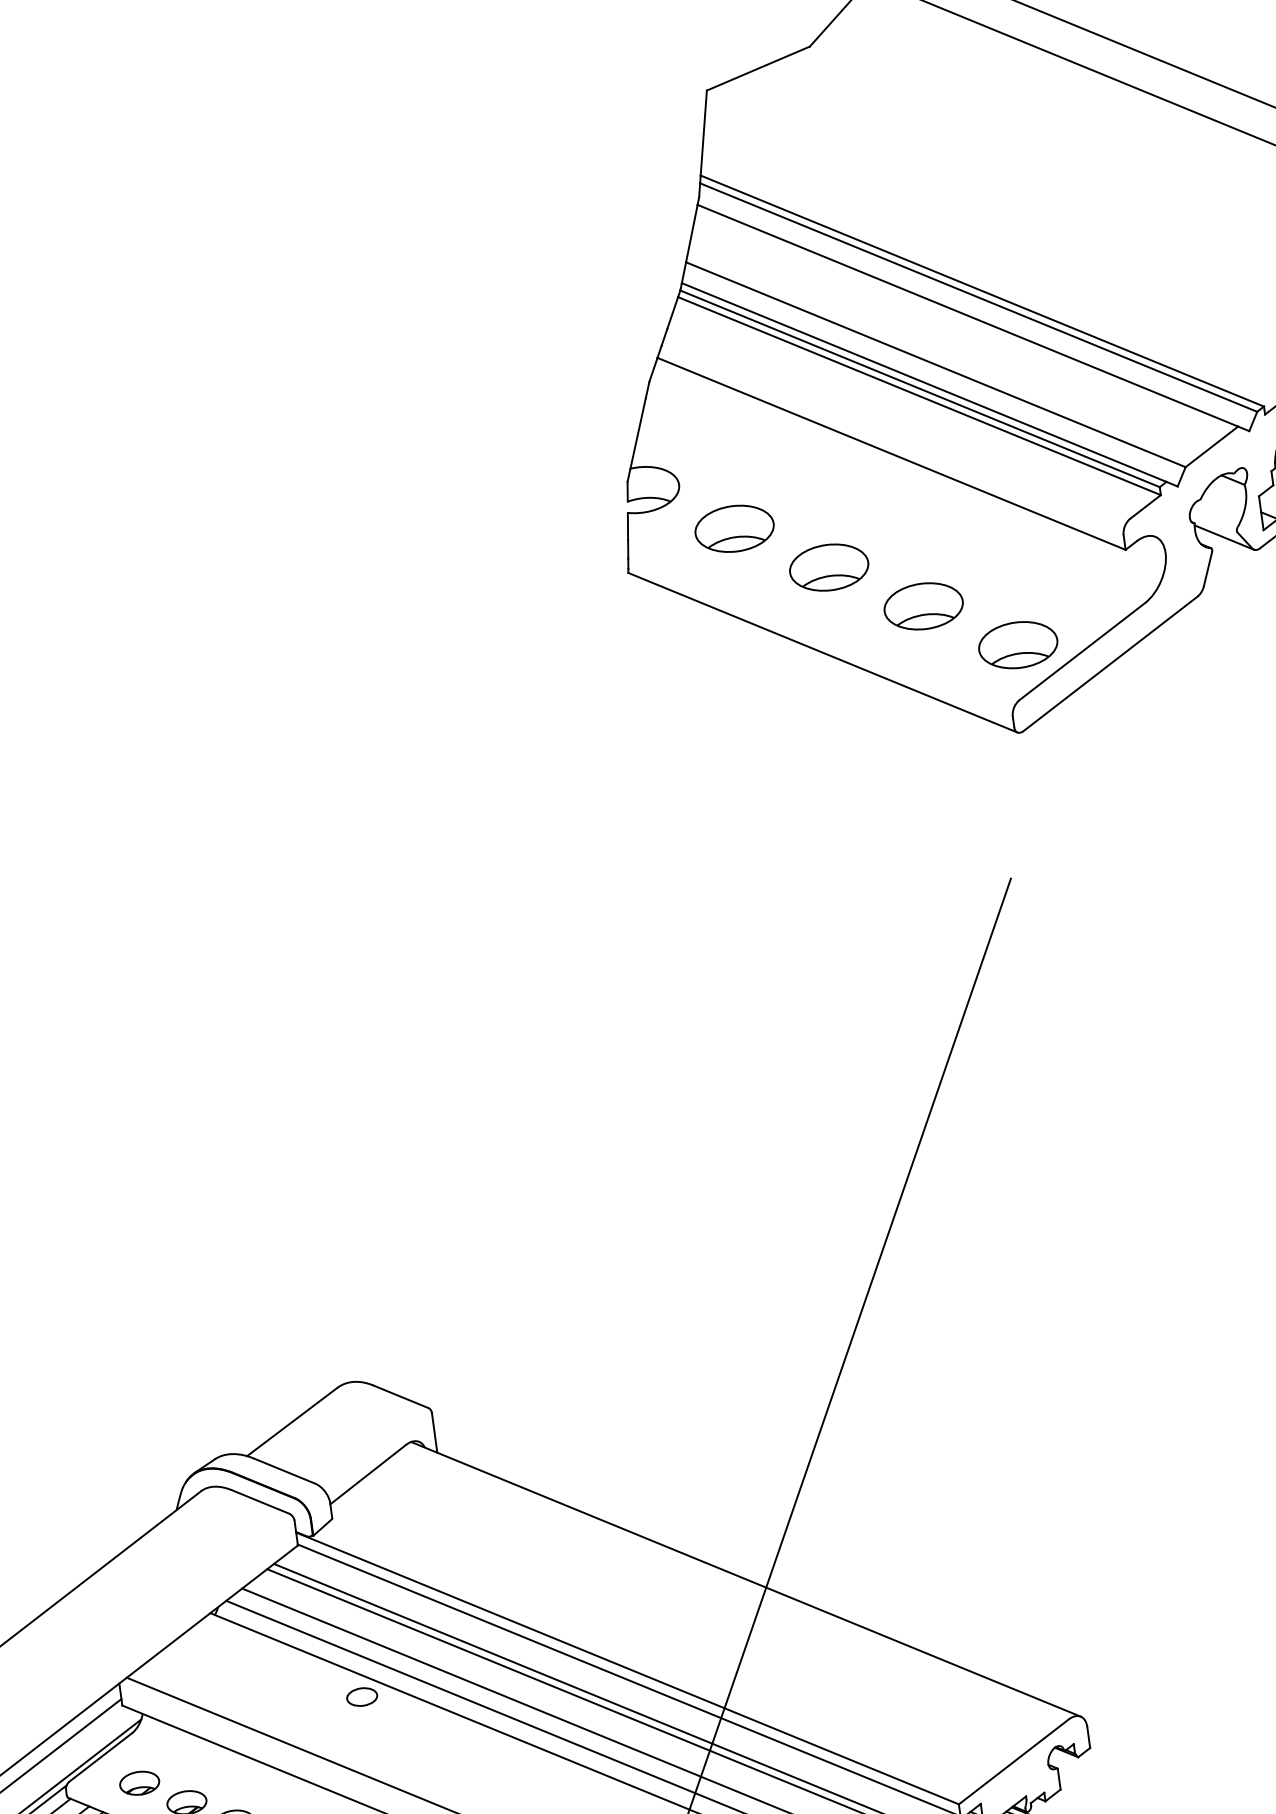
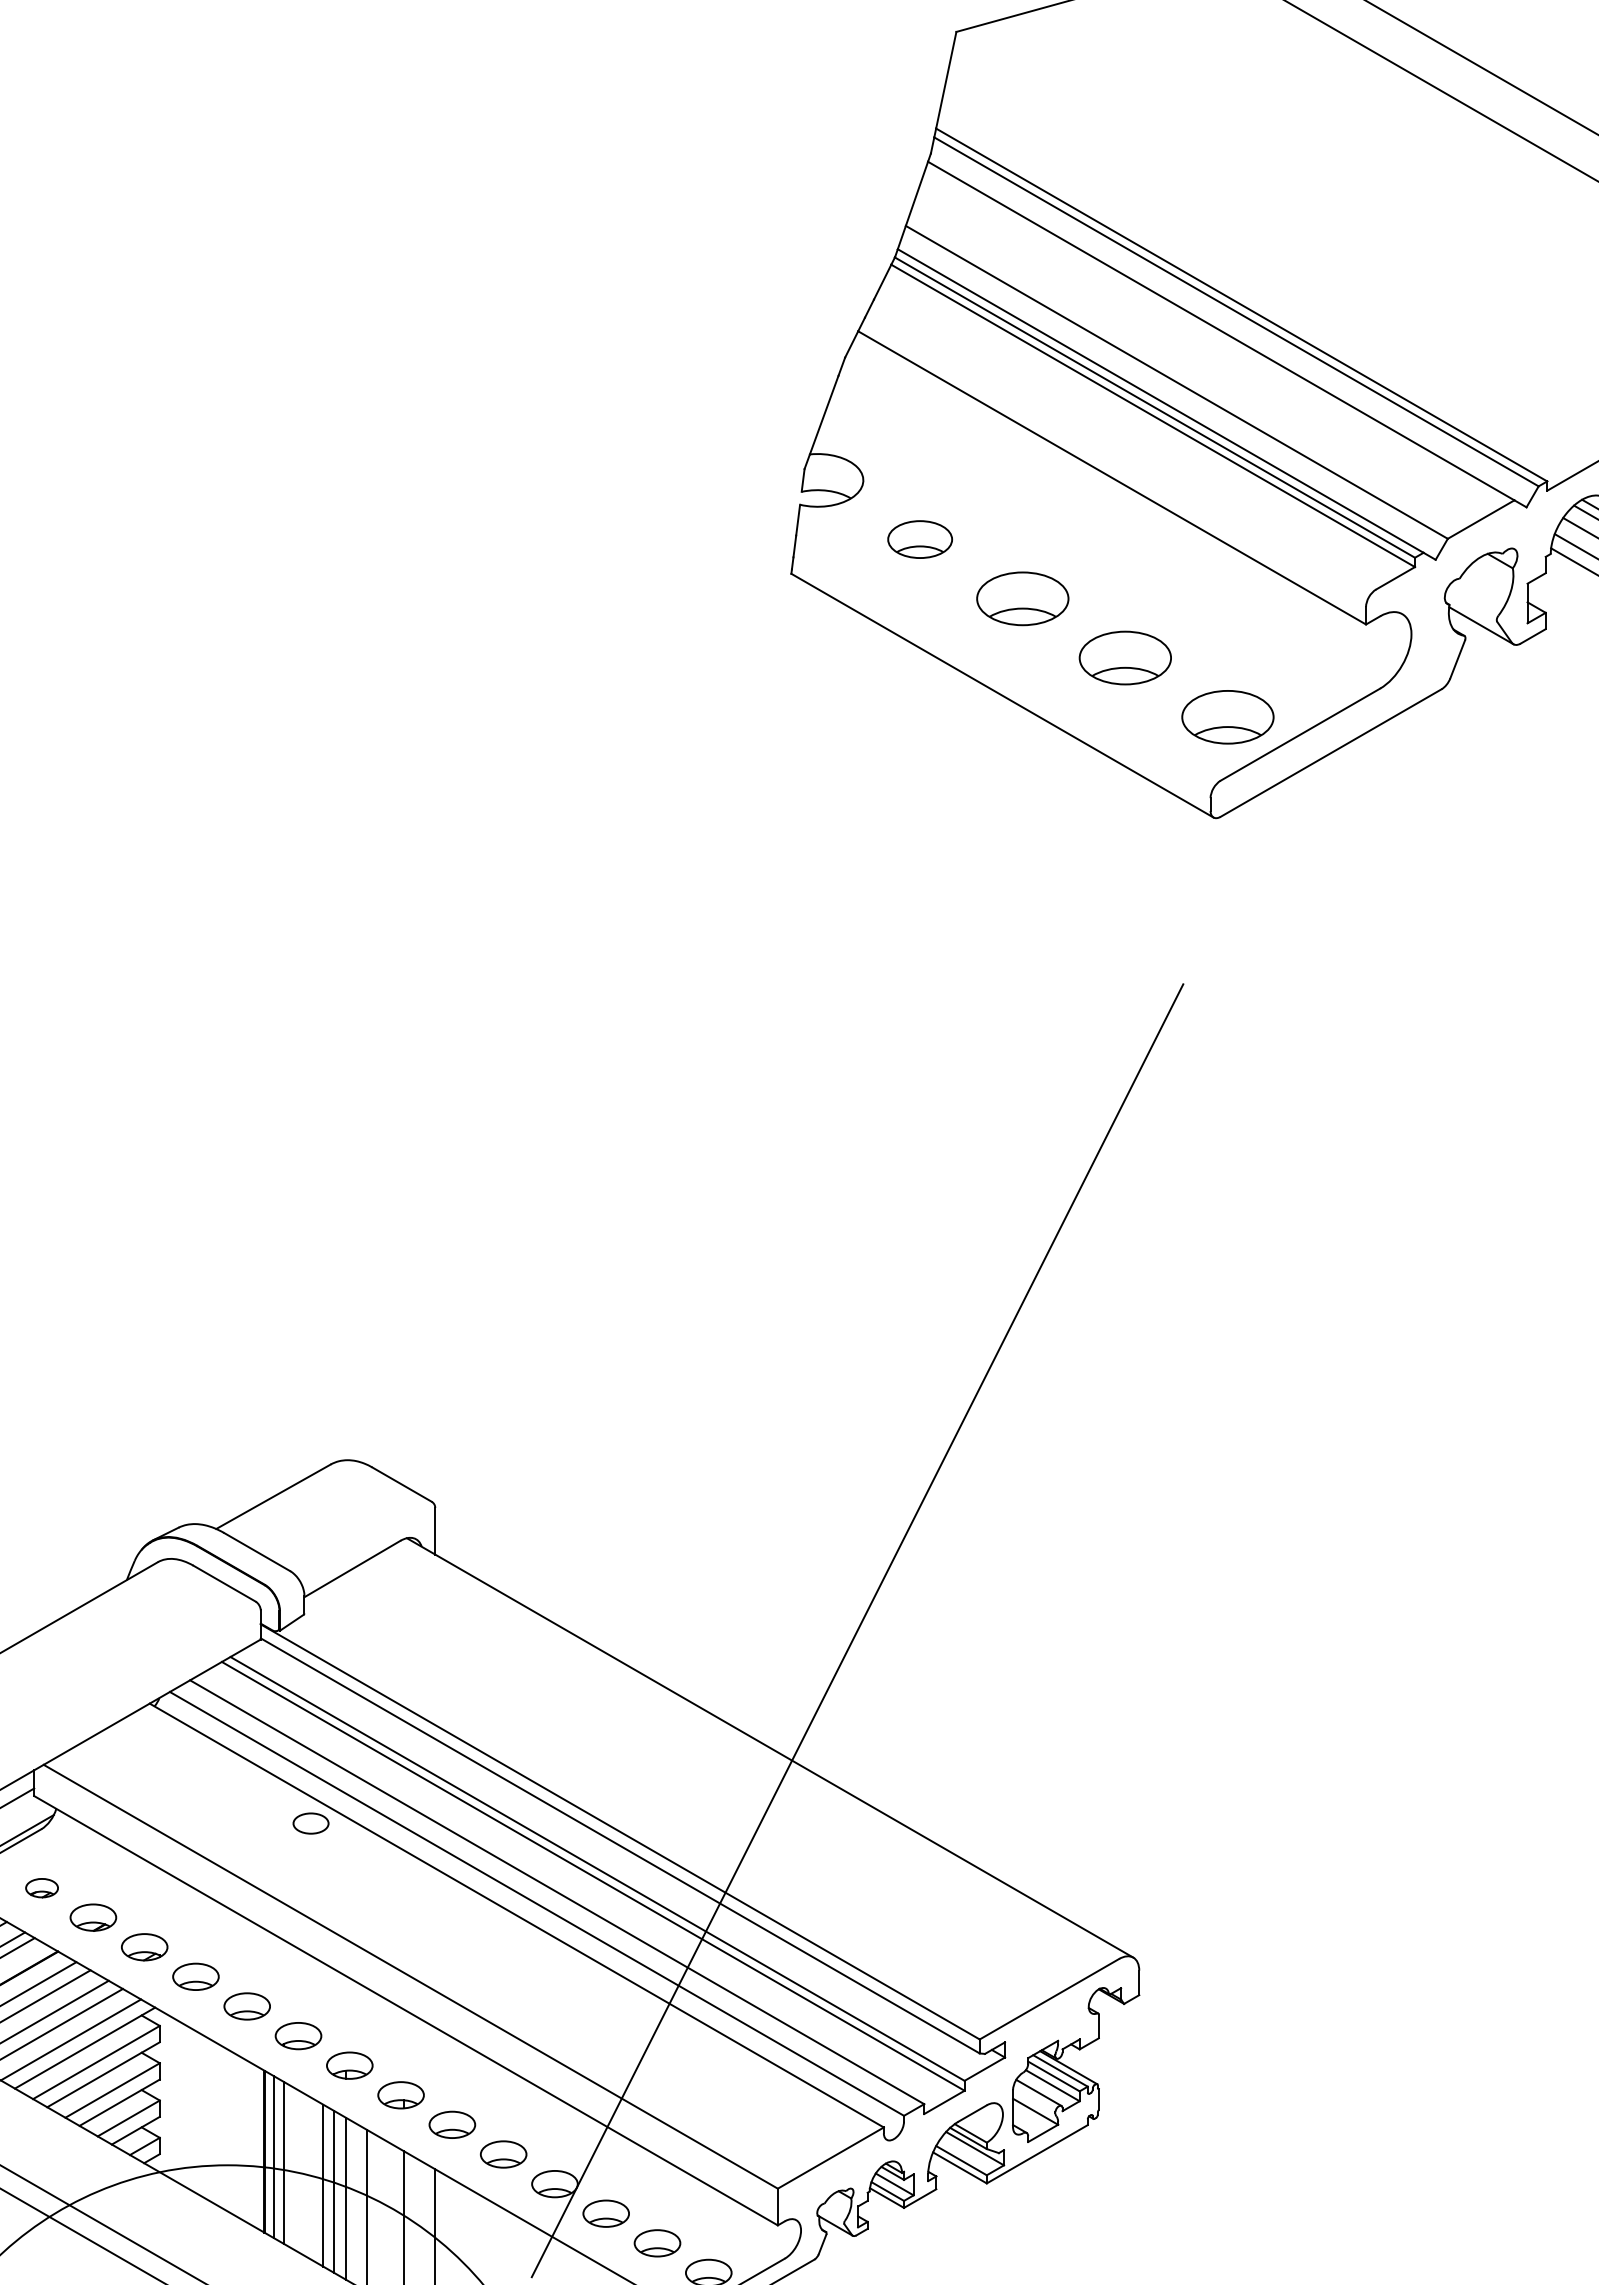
part: (733, 528) -> (919, 539), size x0.7
part: (139, 1783) -> (41, 1888), size x0.7

